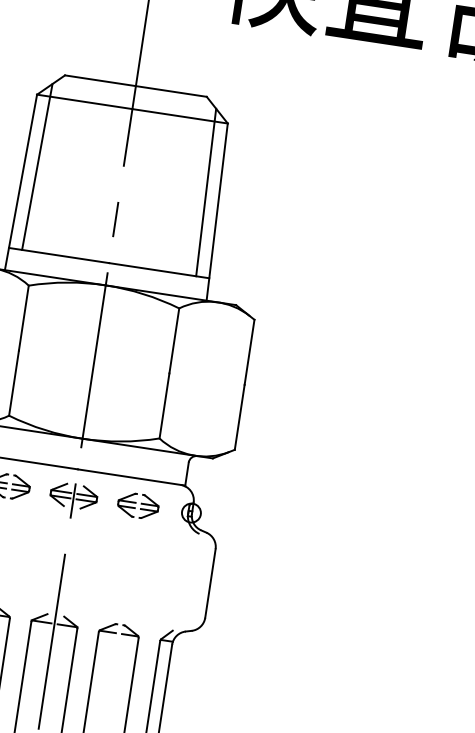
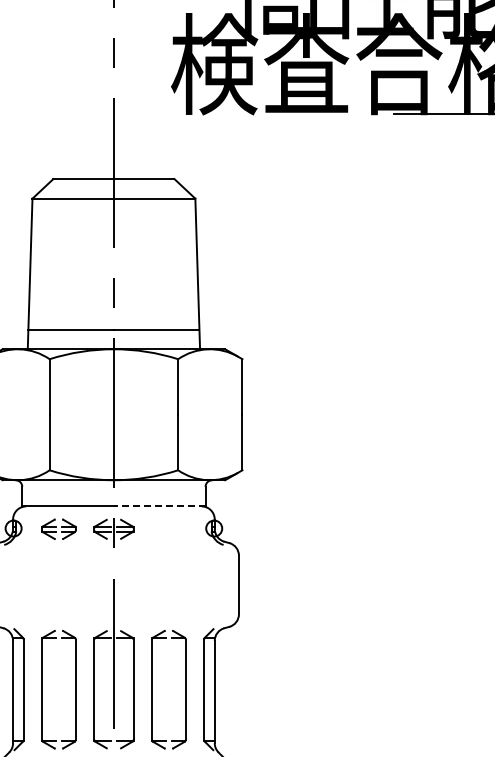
line: (37, 166) -> (41, 258), removed
line: (205, 191) -> (185, 258), removed
line: (131, 477) -> (159, 506), solid -> dashed
part: (137, 504) -> (168, 528), removed

